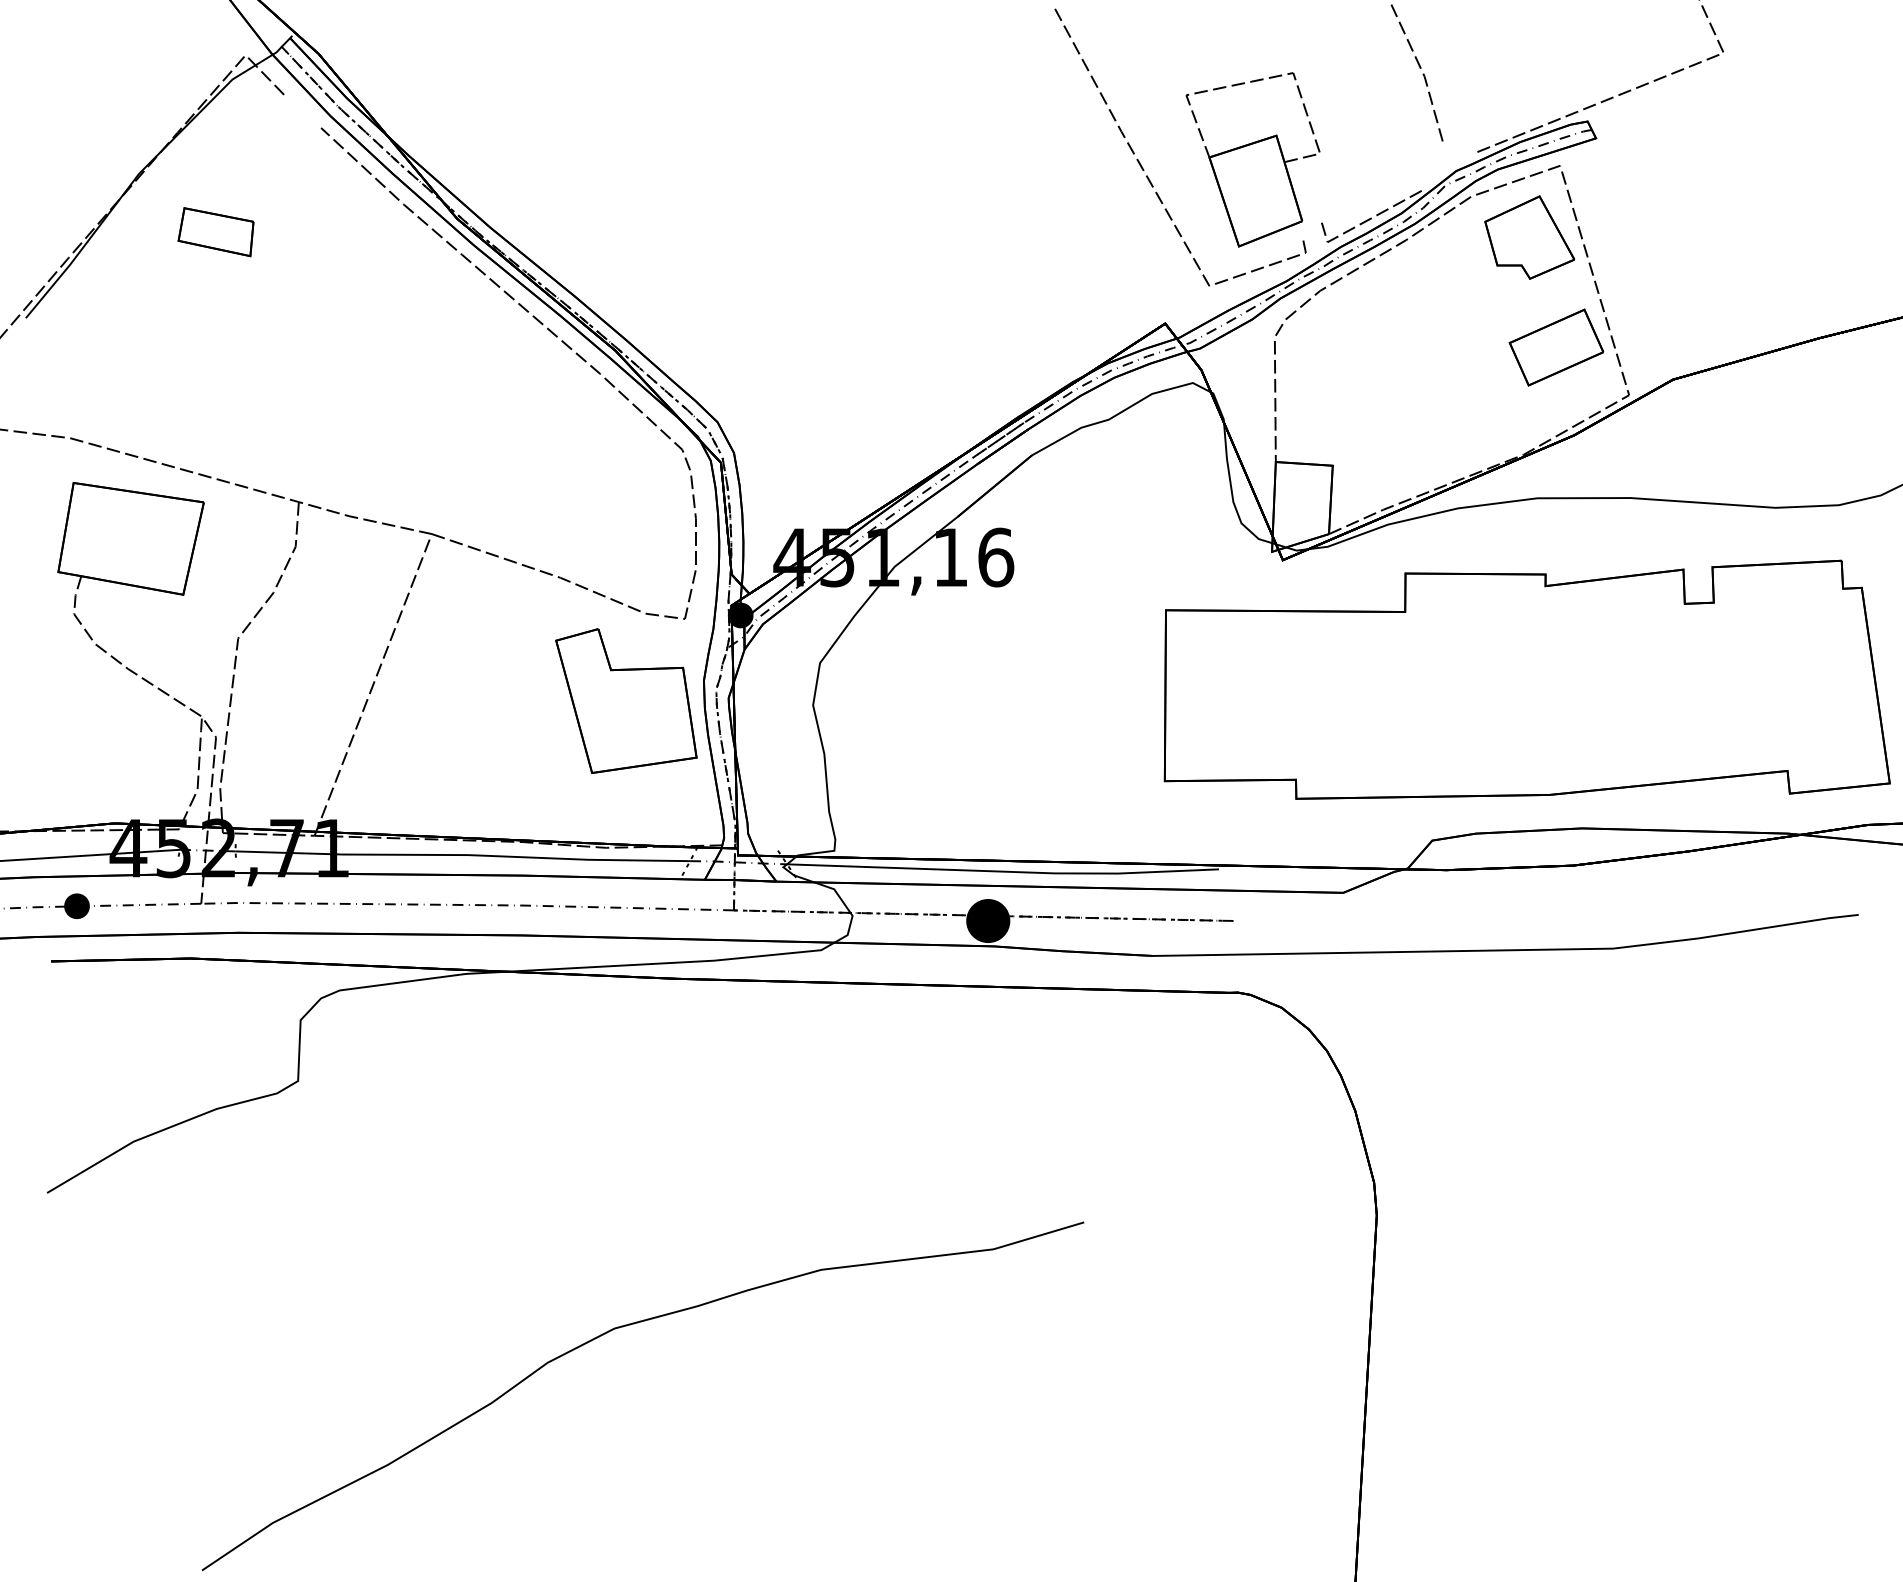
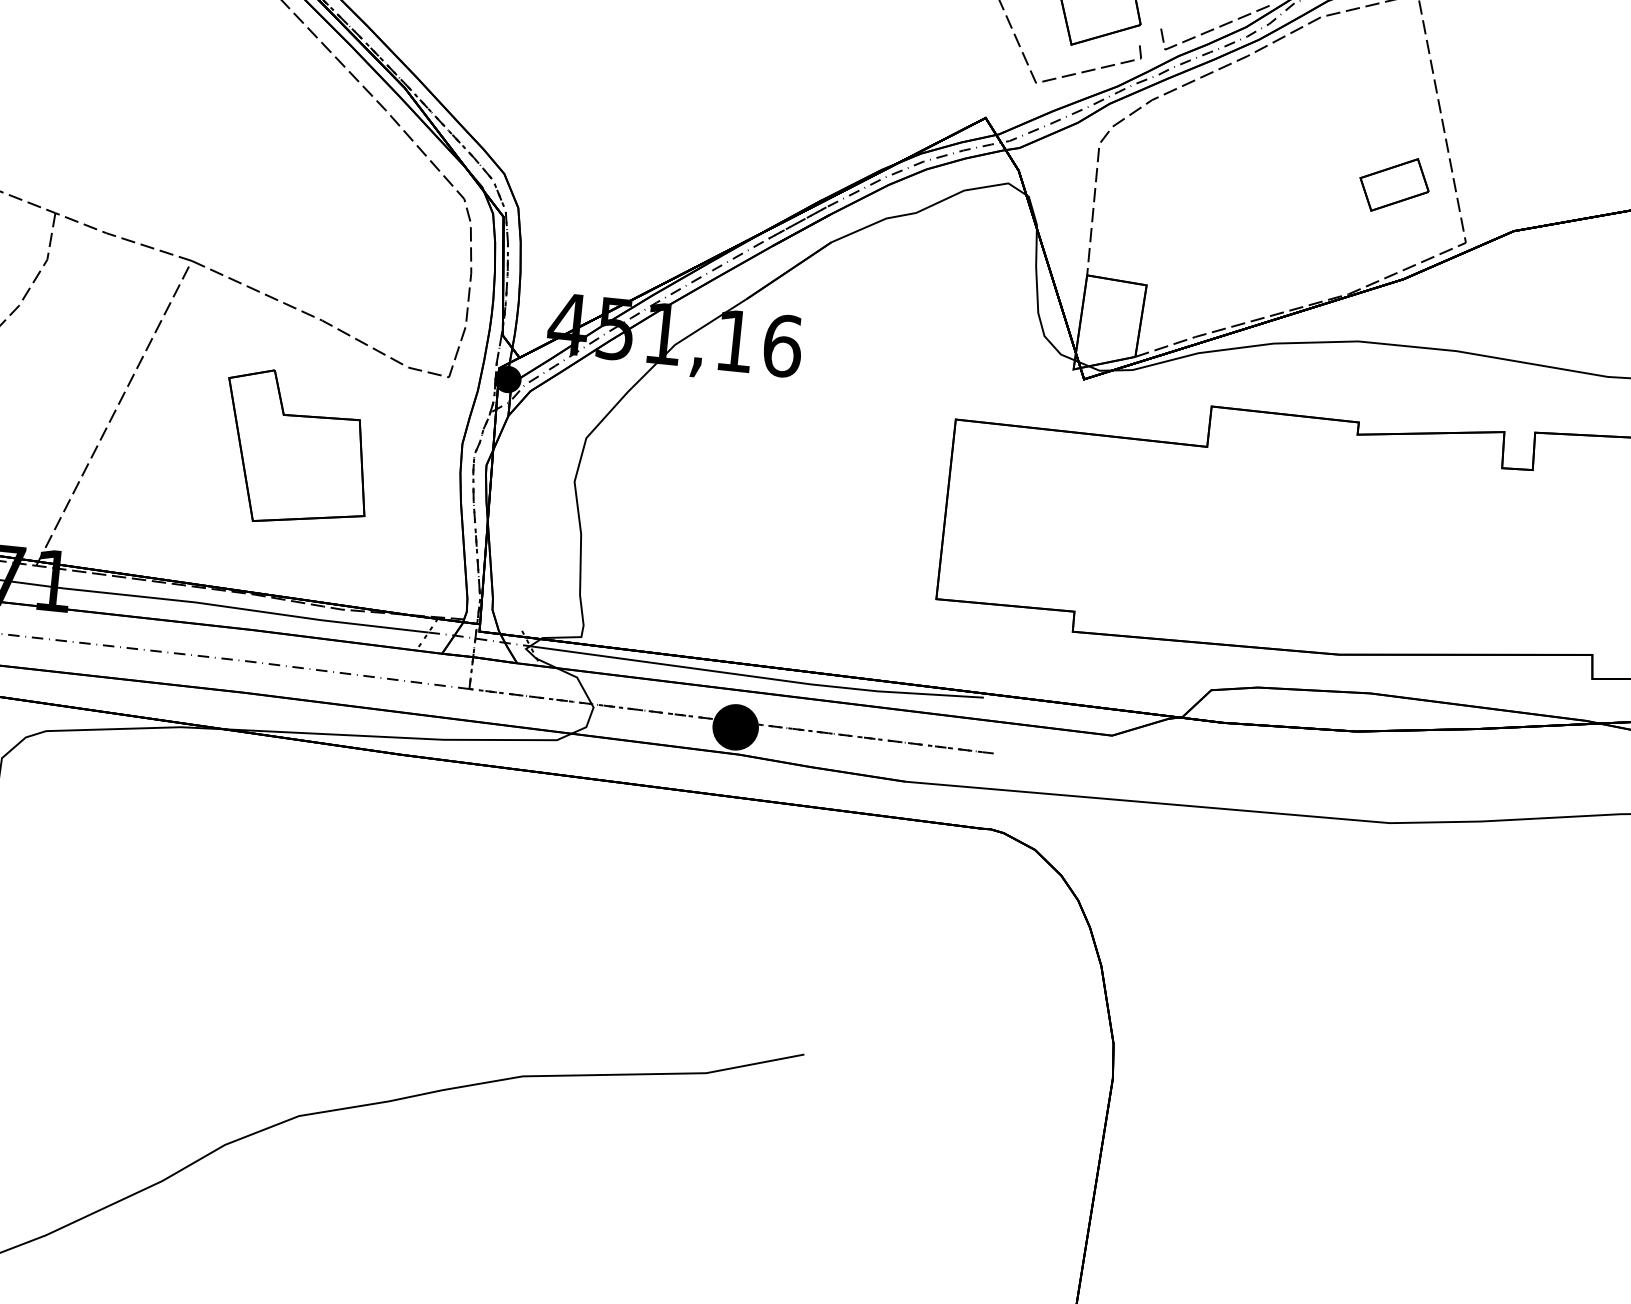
part: (1529, 237) -> (1377, 66), removed
part: (1556, 347) -> (1394, 184), size x0.7
part: (626, 700) -> (296, 448), moved

